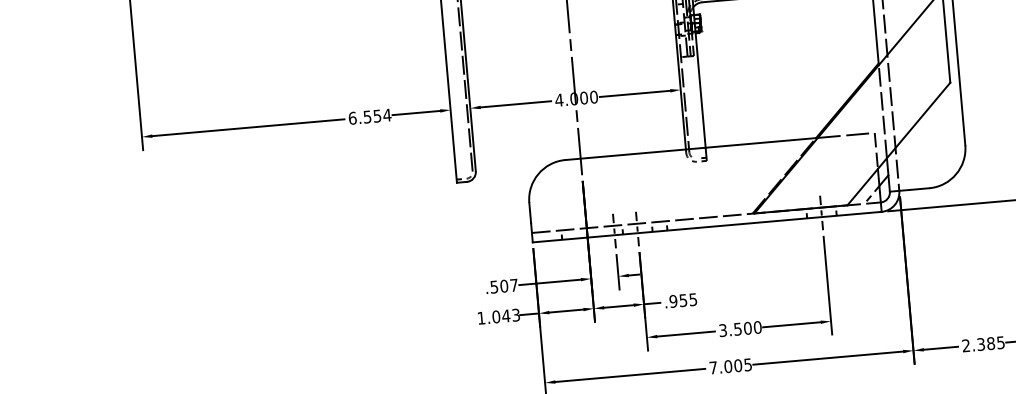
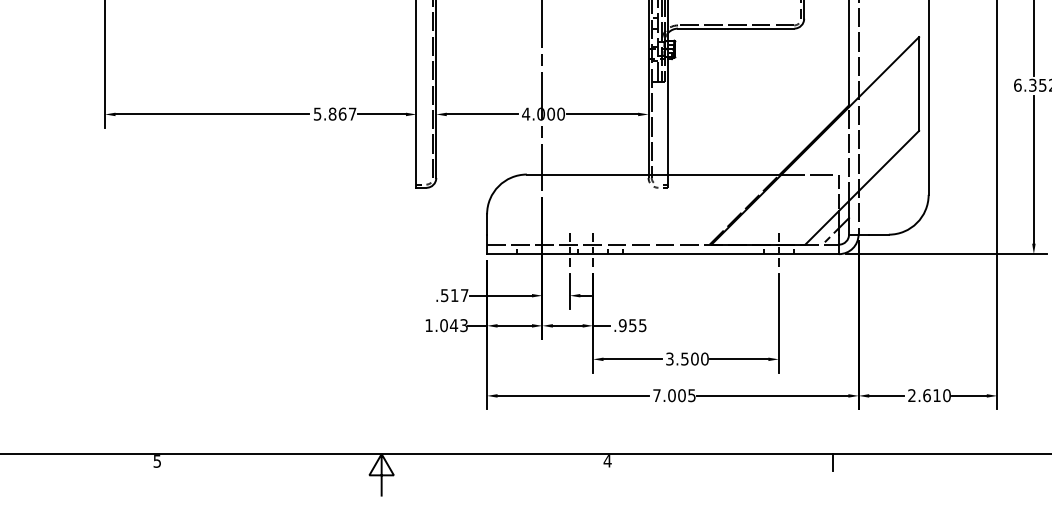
text: (369, 116) -> (334, 113), 6.554 -> 5.867
text: (504, 286) -> (454, 295), .507 -> .517
text: (990, 343) -> (936, 395), 2.385 -> 2.610

